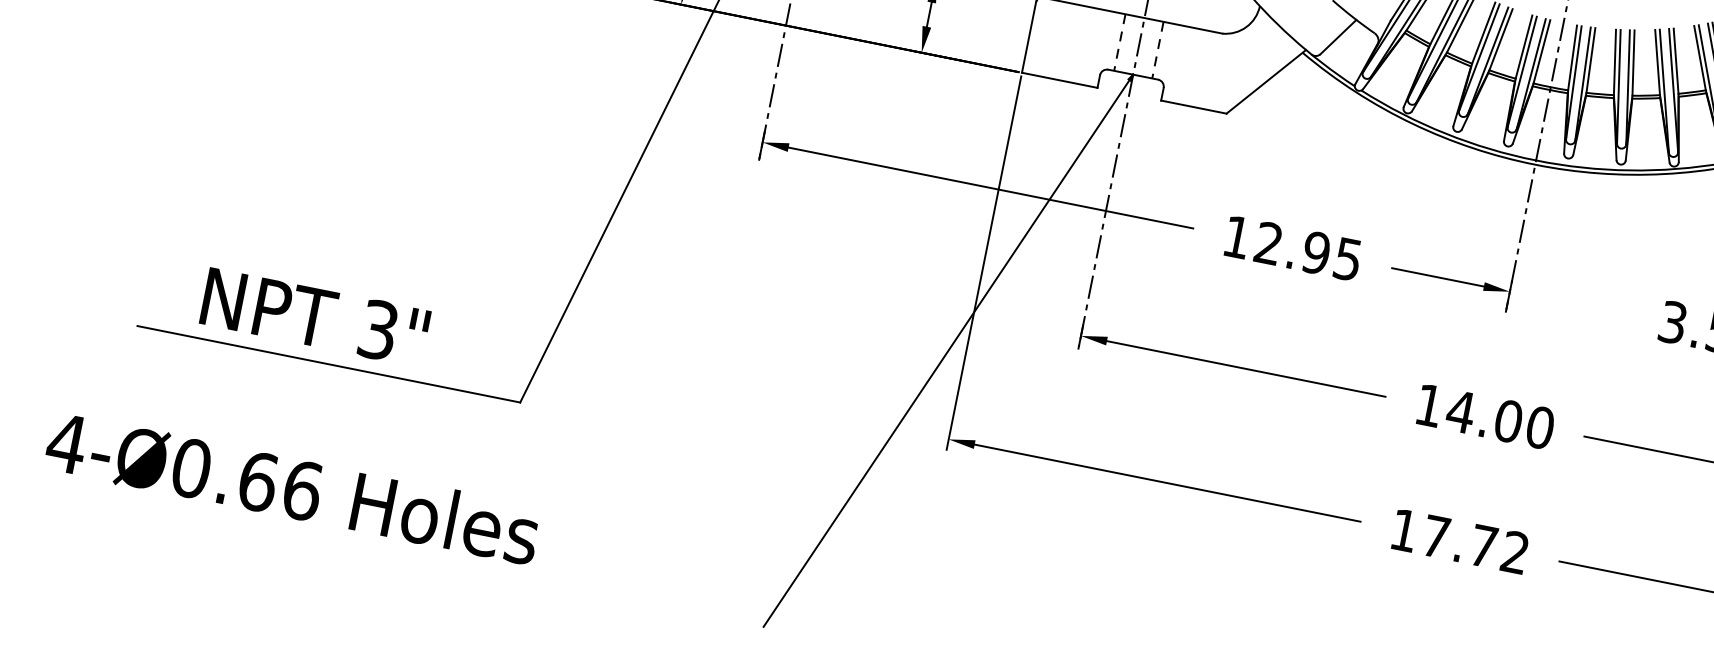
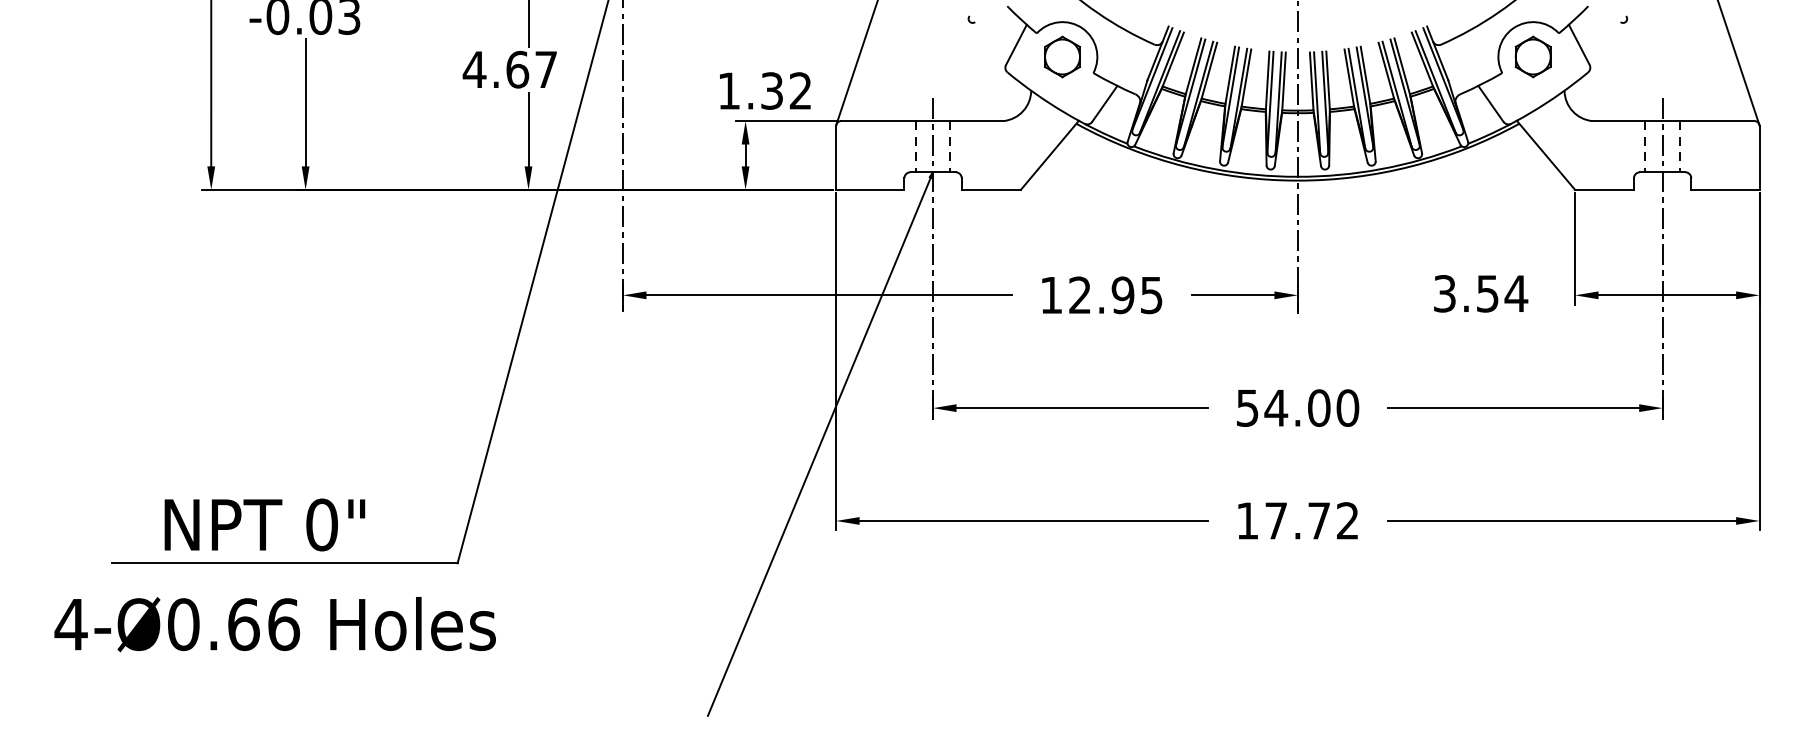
text: (378, 329) -> (321, 524), 3" -> 0"
text: (1429, 405) -> (1247, 408), 14.00 -> 54.00
text: (292, 488) -> (274, 624), moved

